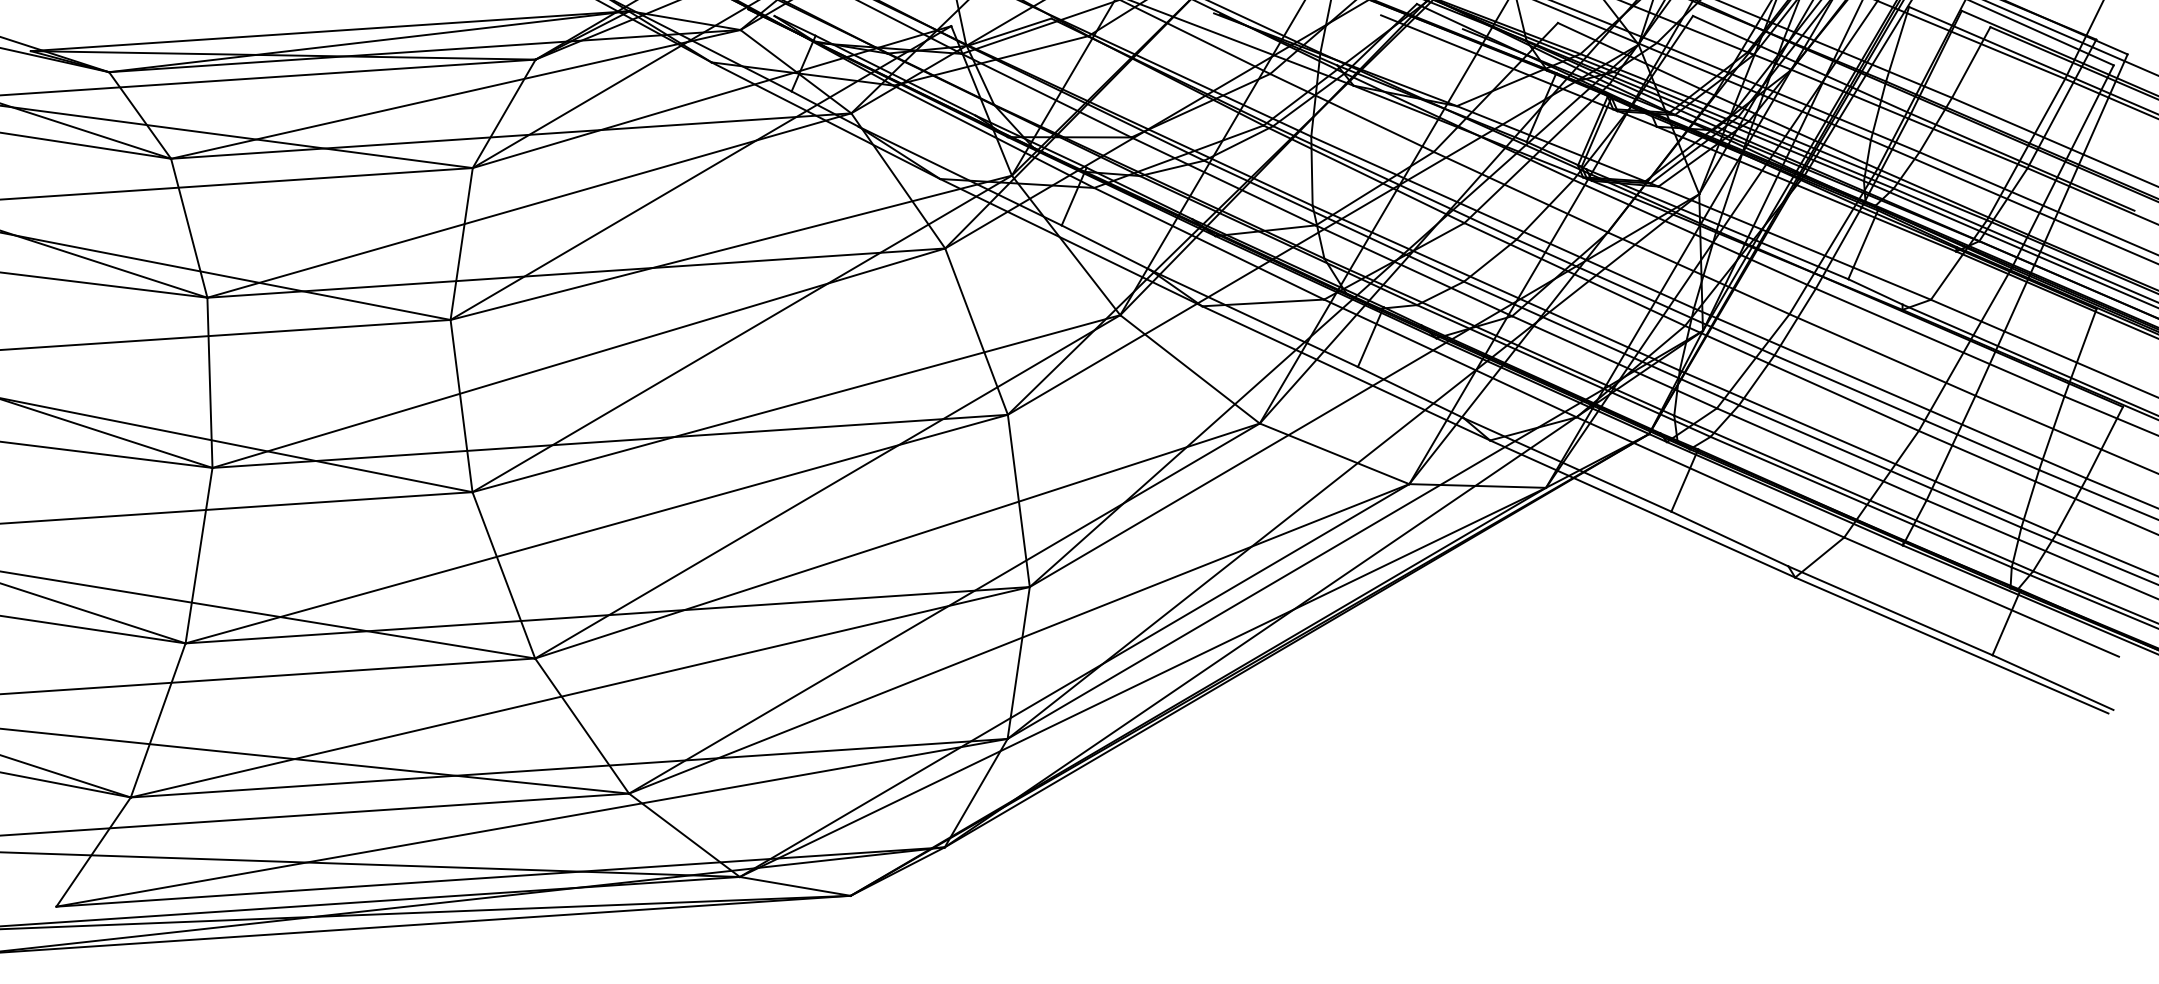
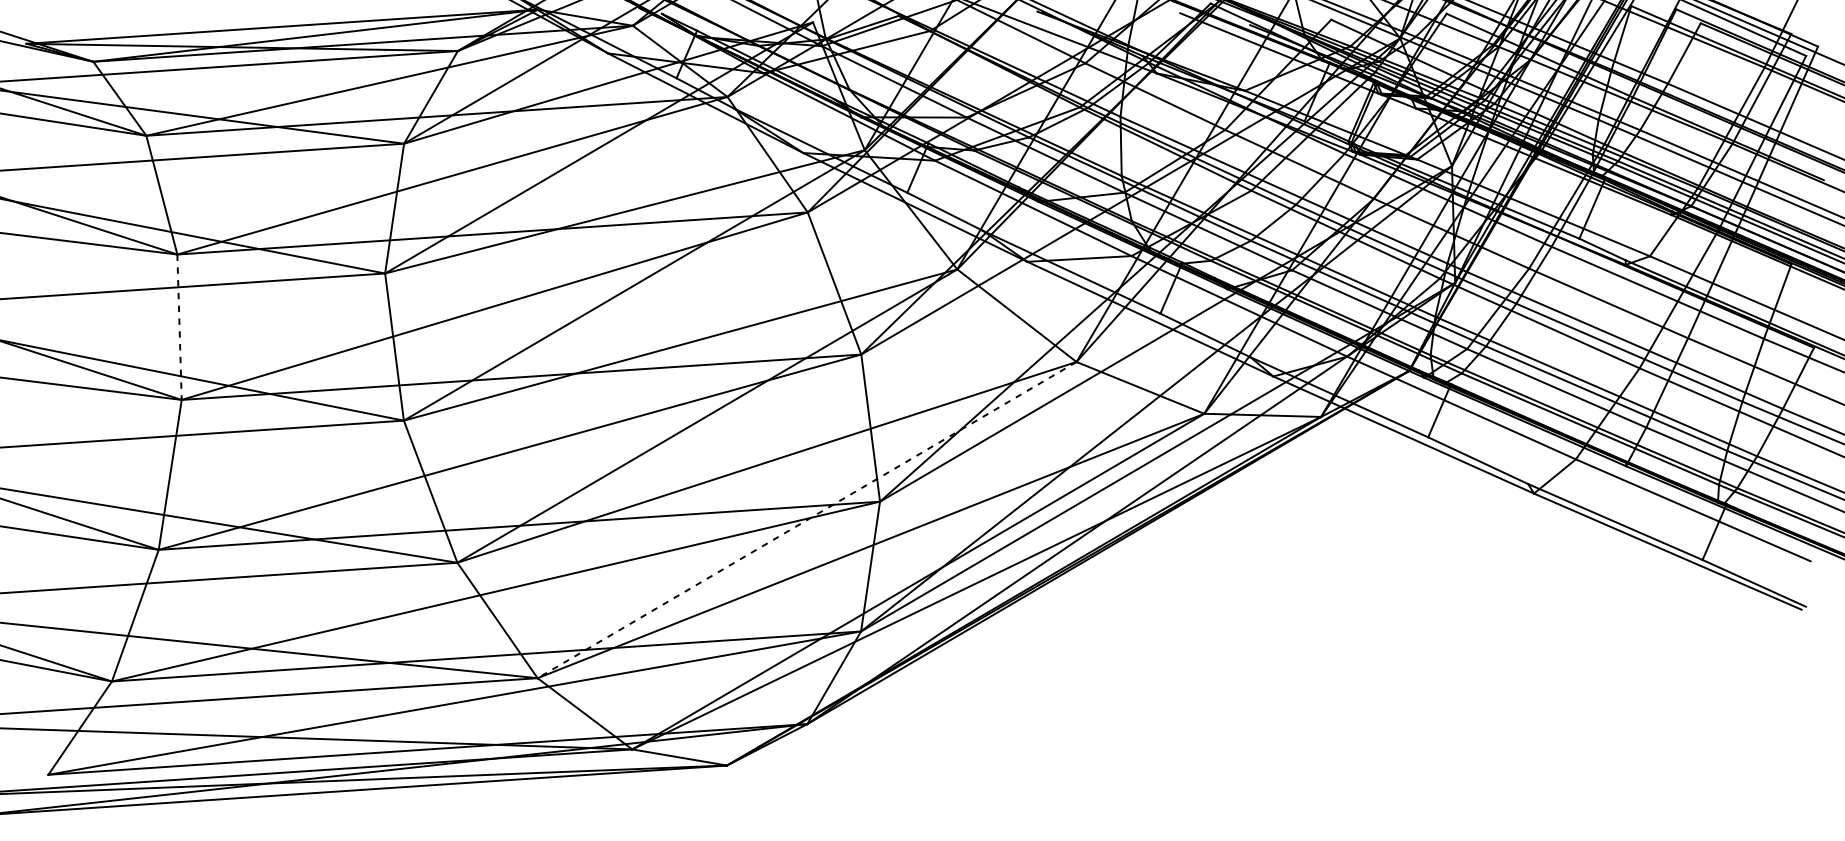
line: (209, 383) -> (179, 327), solid -> dashed
line: (944, 608) -> (807, 520), solid -> dashed

